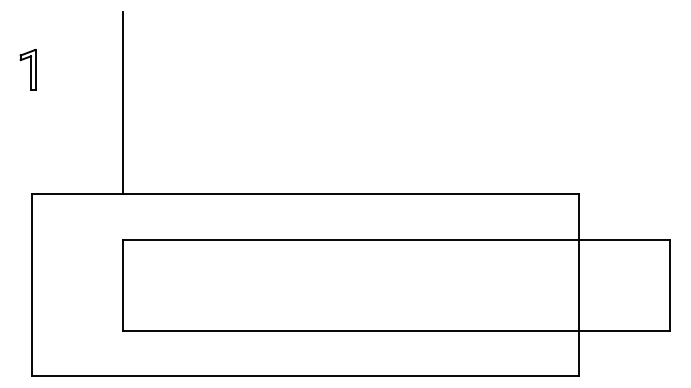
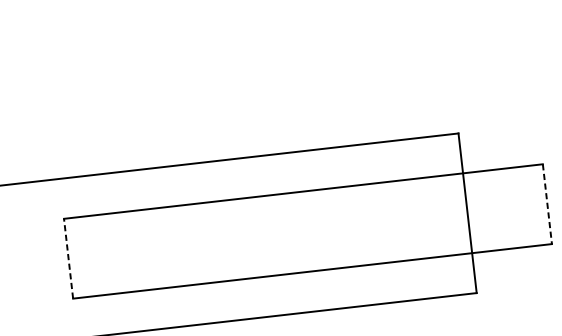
line: (122, 102) -> (50, 98), removed
line: (122, 285) -> (68, 259), solid -> dashed
line: (670, 285) -> (547, 204), solid -> dashed

